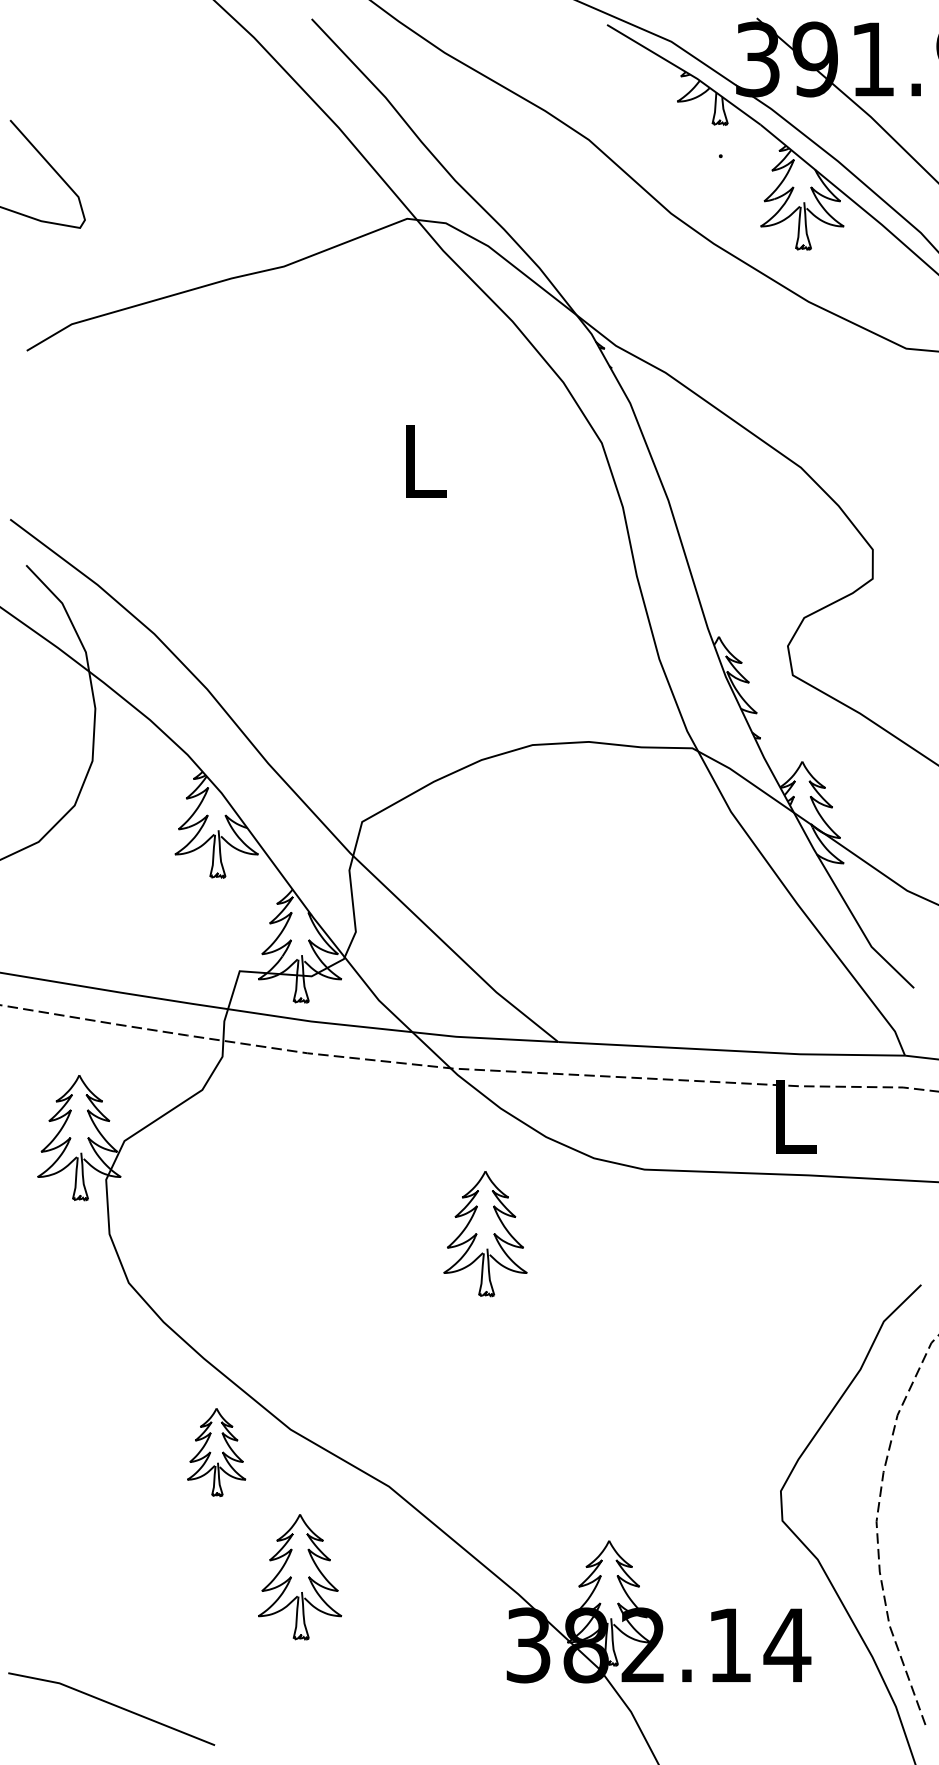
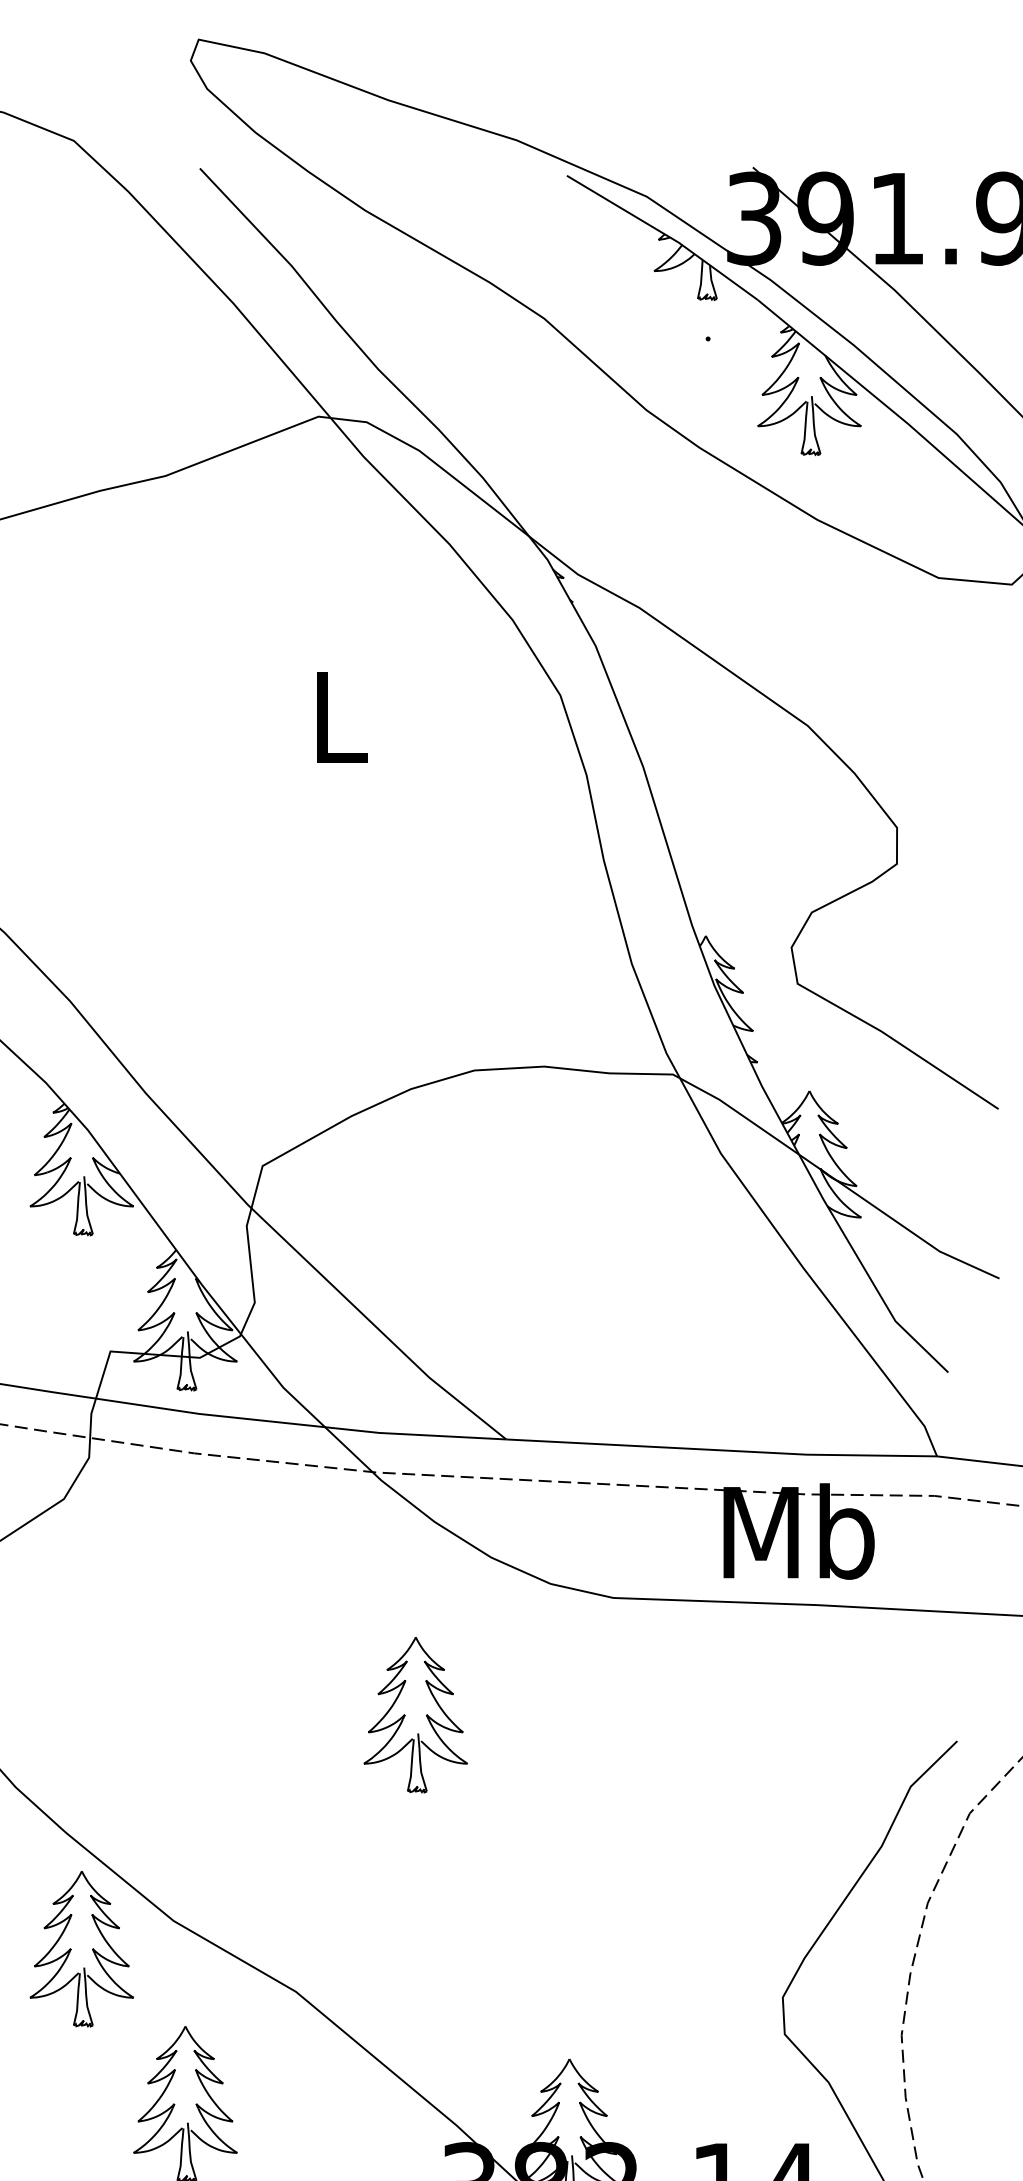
text: (793, 1116) -> (798, 1531), L -> Mb
part: (485, 1234) -> (415, 1715), moved
part: (216, 1452) -> (81, 1949), size x1.43

